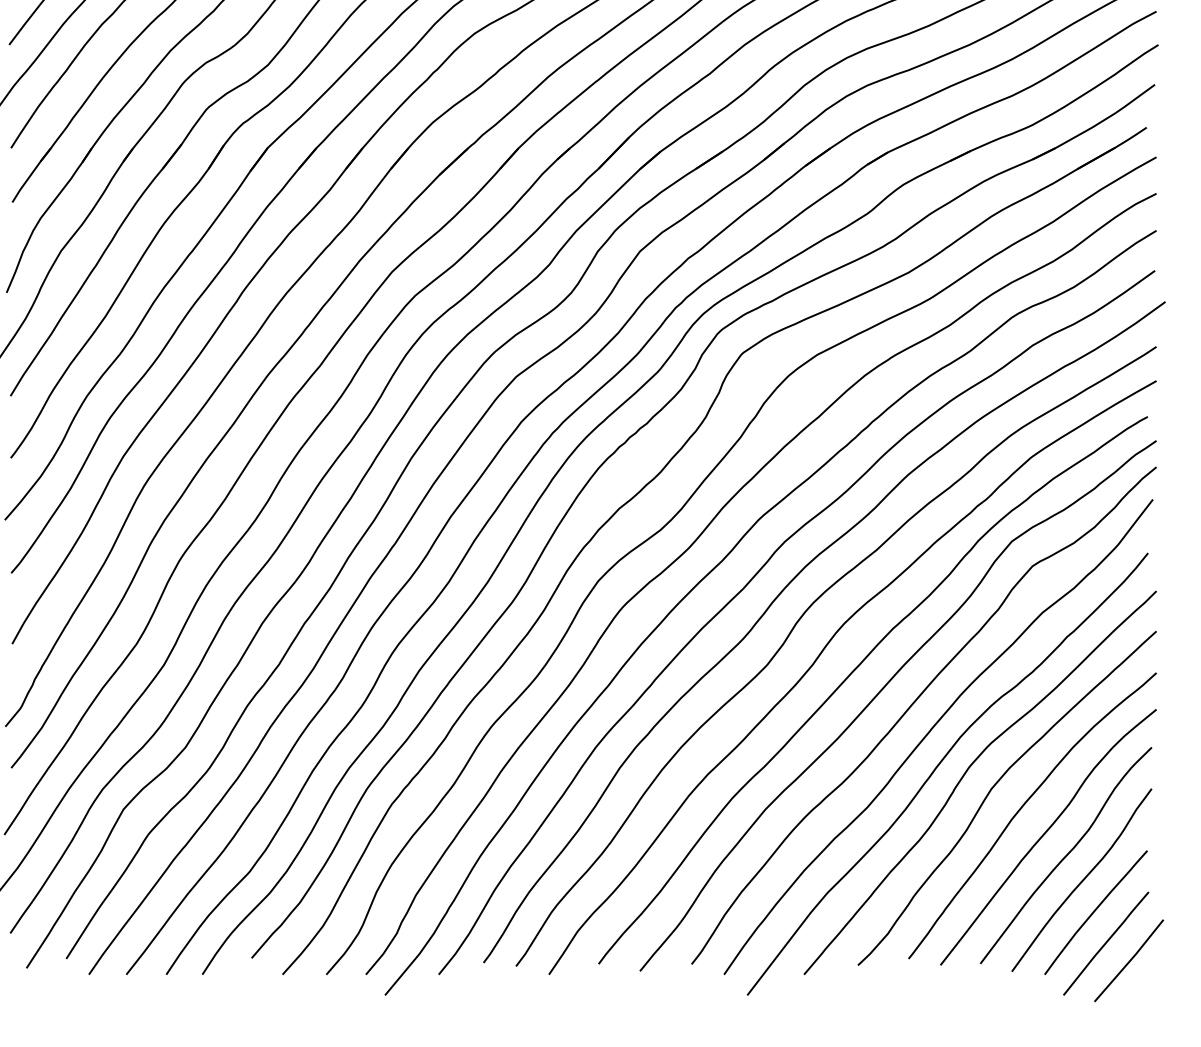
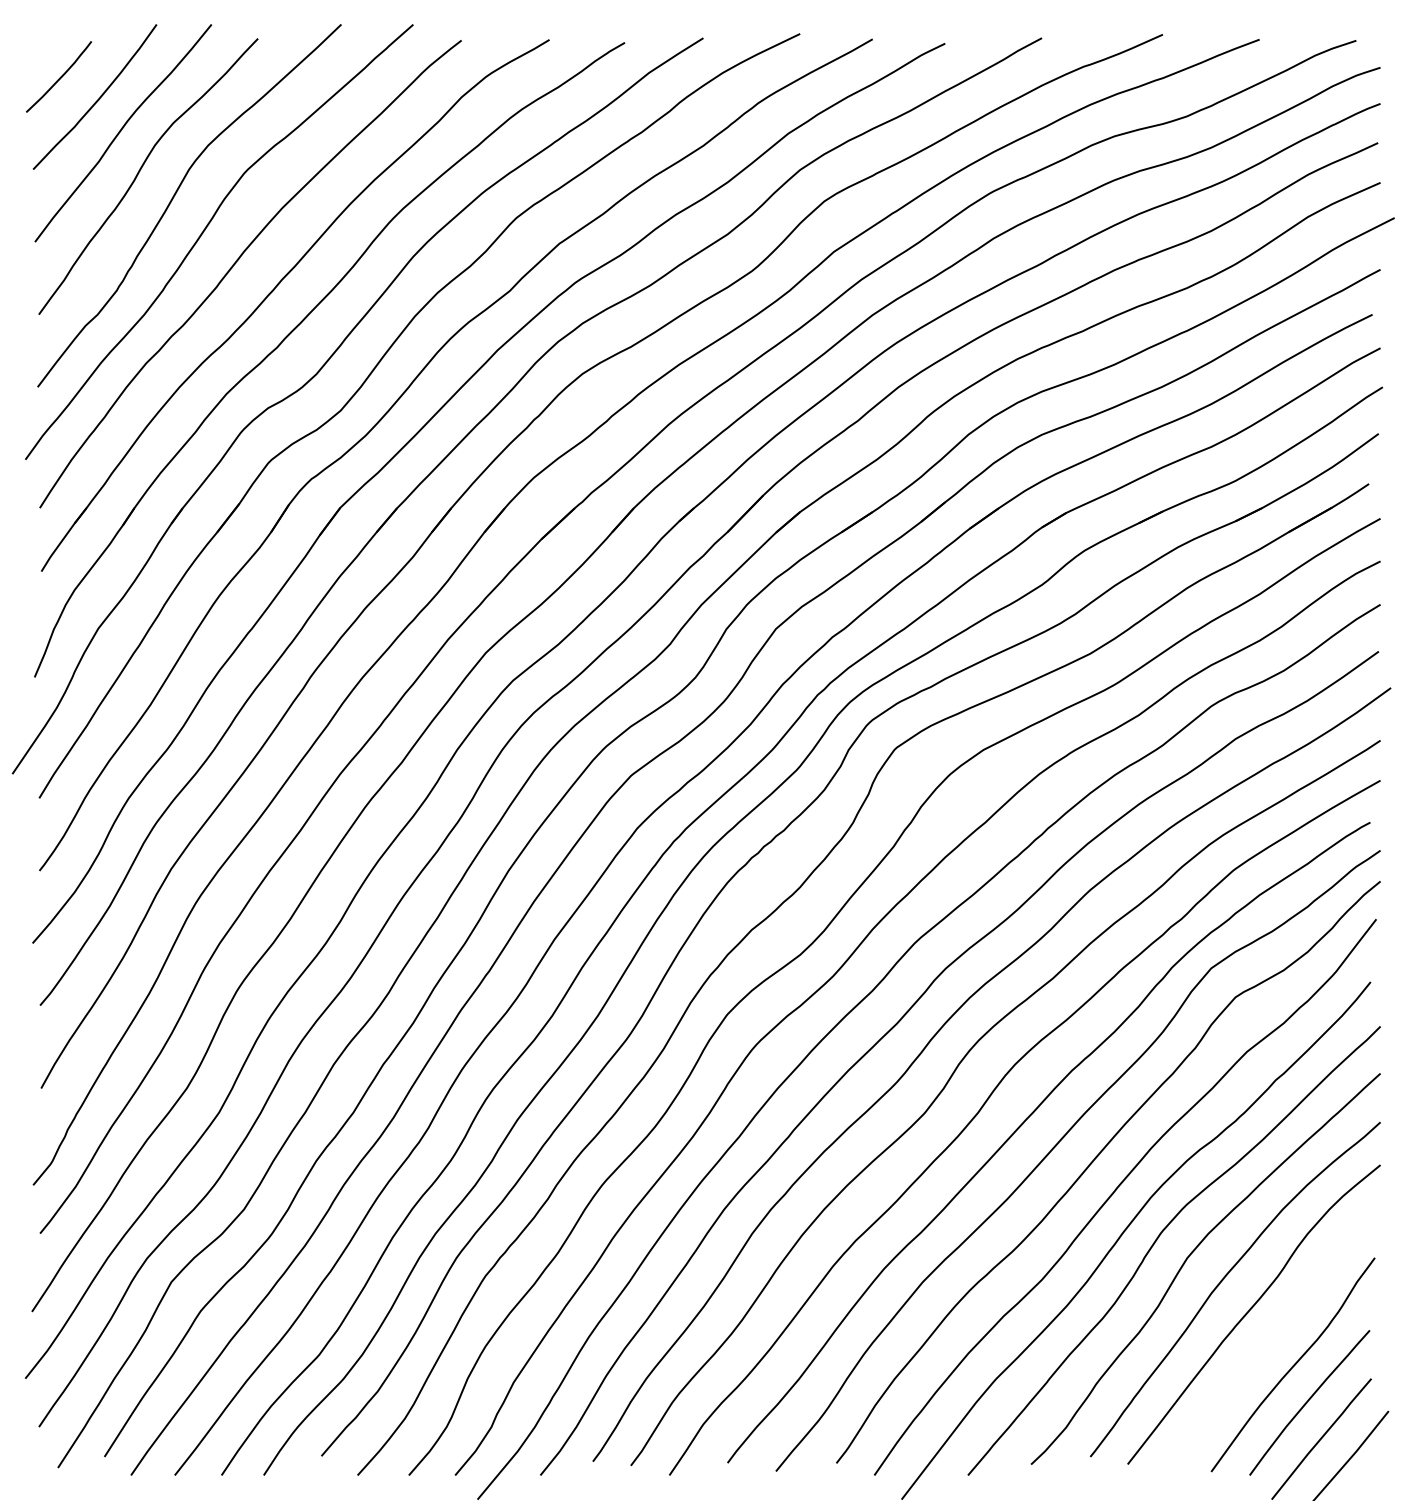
curve: (1065, 855) -> (1274, 1335), removed

